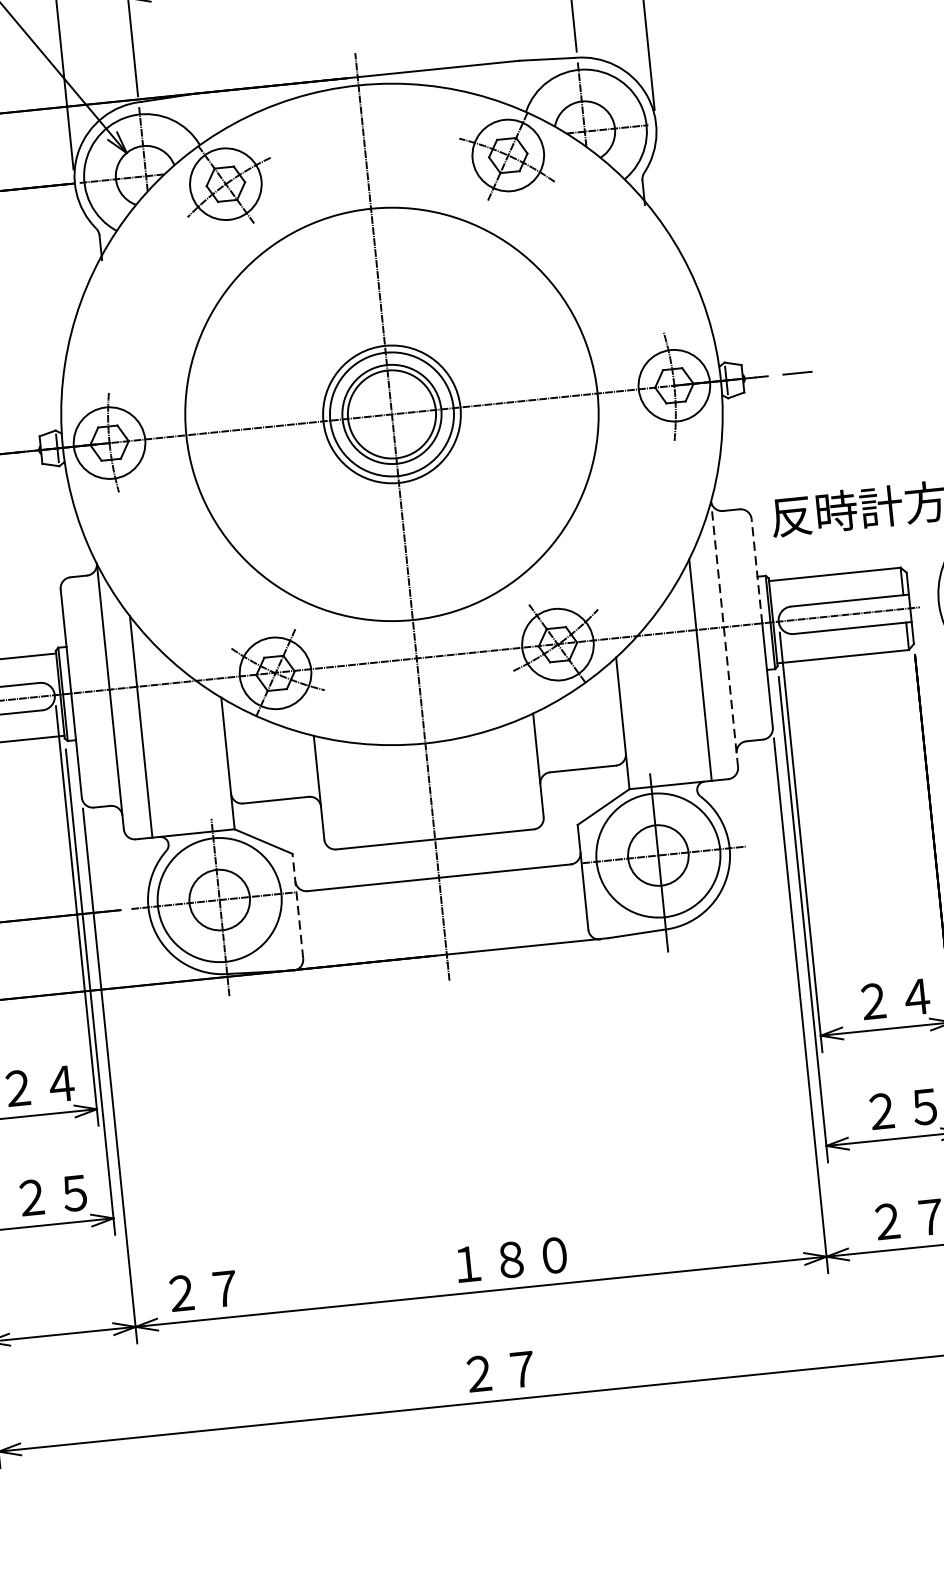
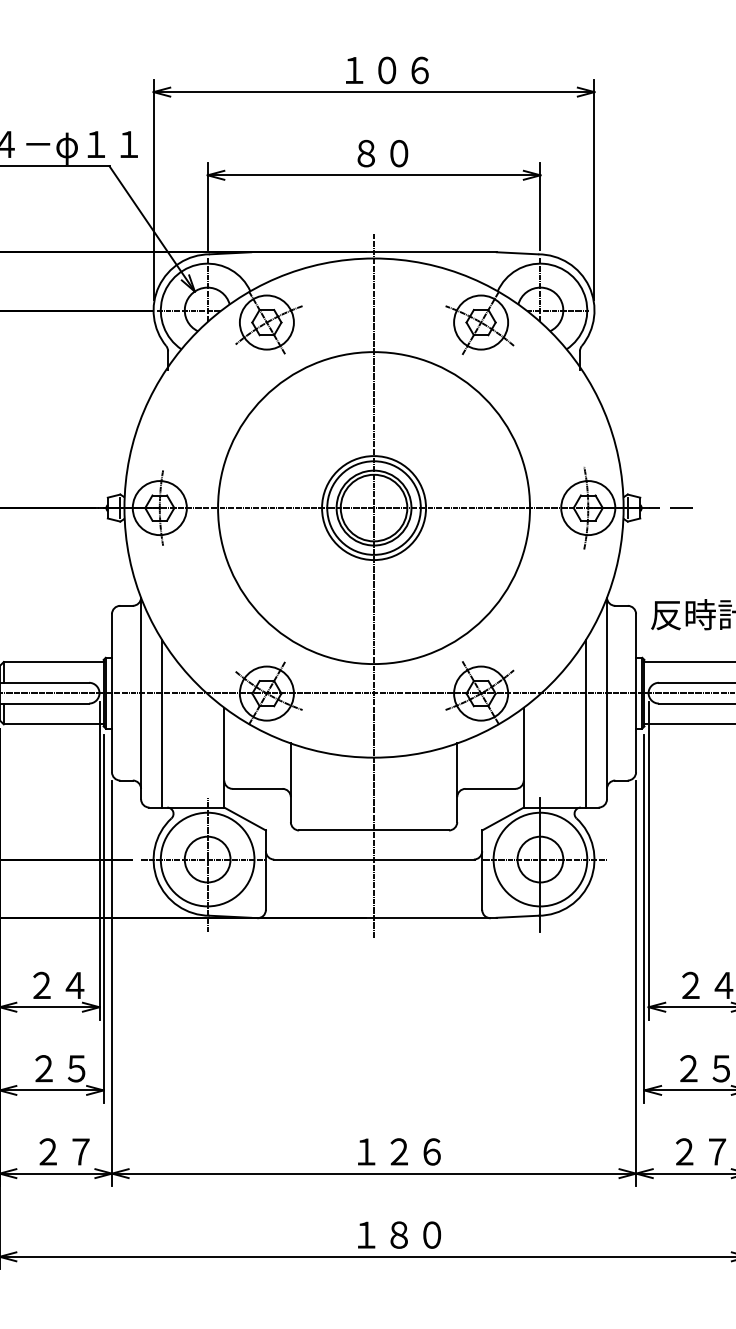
line: (757, 570) -> (636, 653), dashed -> solid
line: (723, 634) -> (606, 698), dashed -> solid
line: (297, 906) -> (265, 870), dashed -> solid
text: (532, 1257) -> (415, 1151), １８０ -> １２６
text: (203, 1290) -> (64, 1151), moved
text: (522, 1368) -> (399, 1234), ２７ -> １８０

